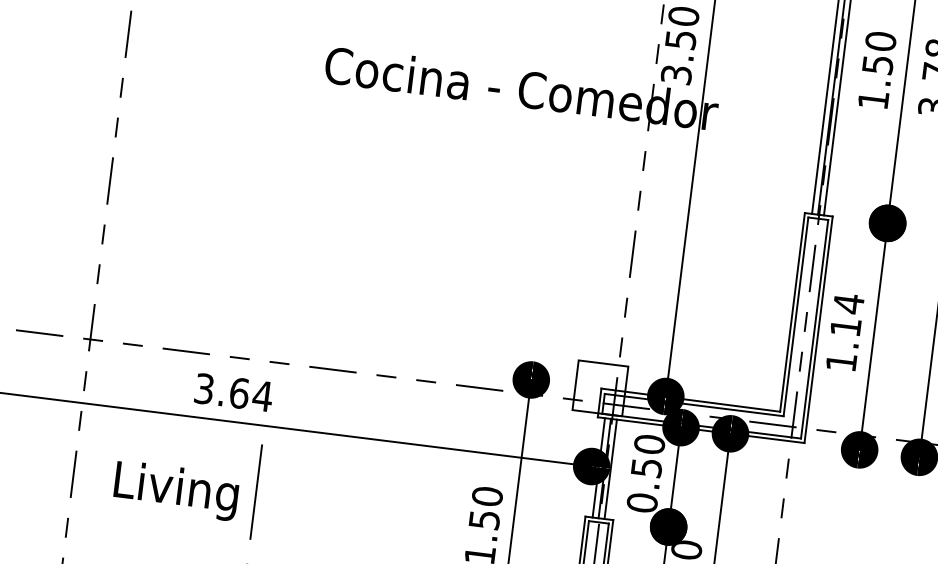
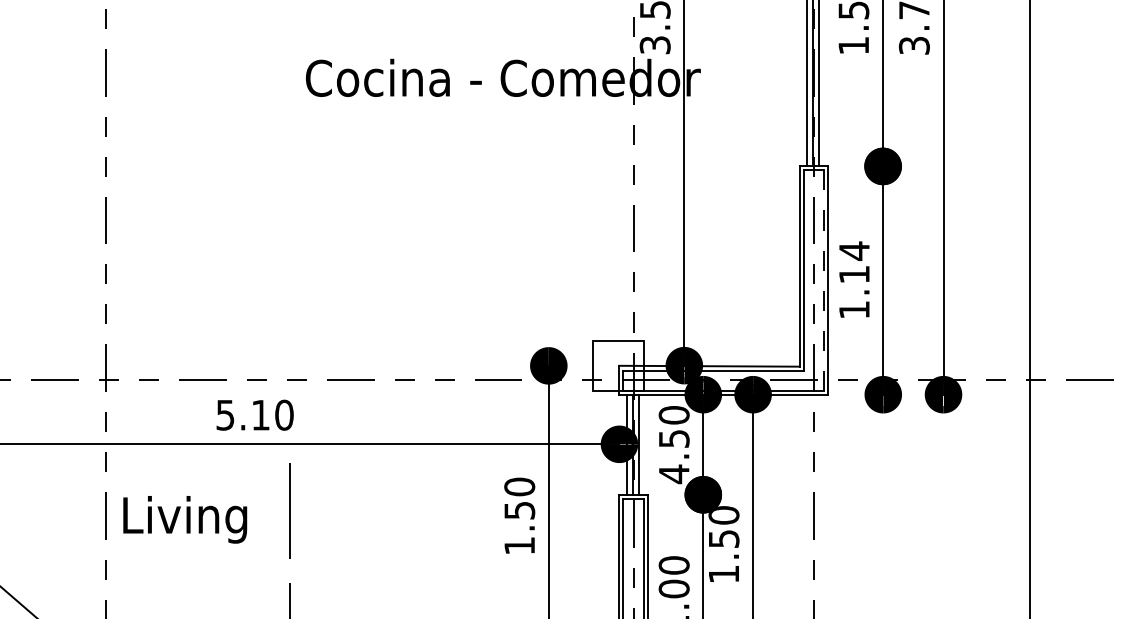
line: (814, 330) -> (823, 281), solid -> dashed
text: (234, 391) -> (255, 414), 3.64 -> 5.10
text: (176, 490) -> (185, 519), moved
text: (641, 503) -> (673, 474), 0.50 -> 4.50

